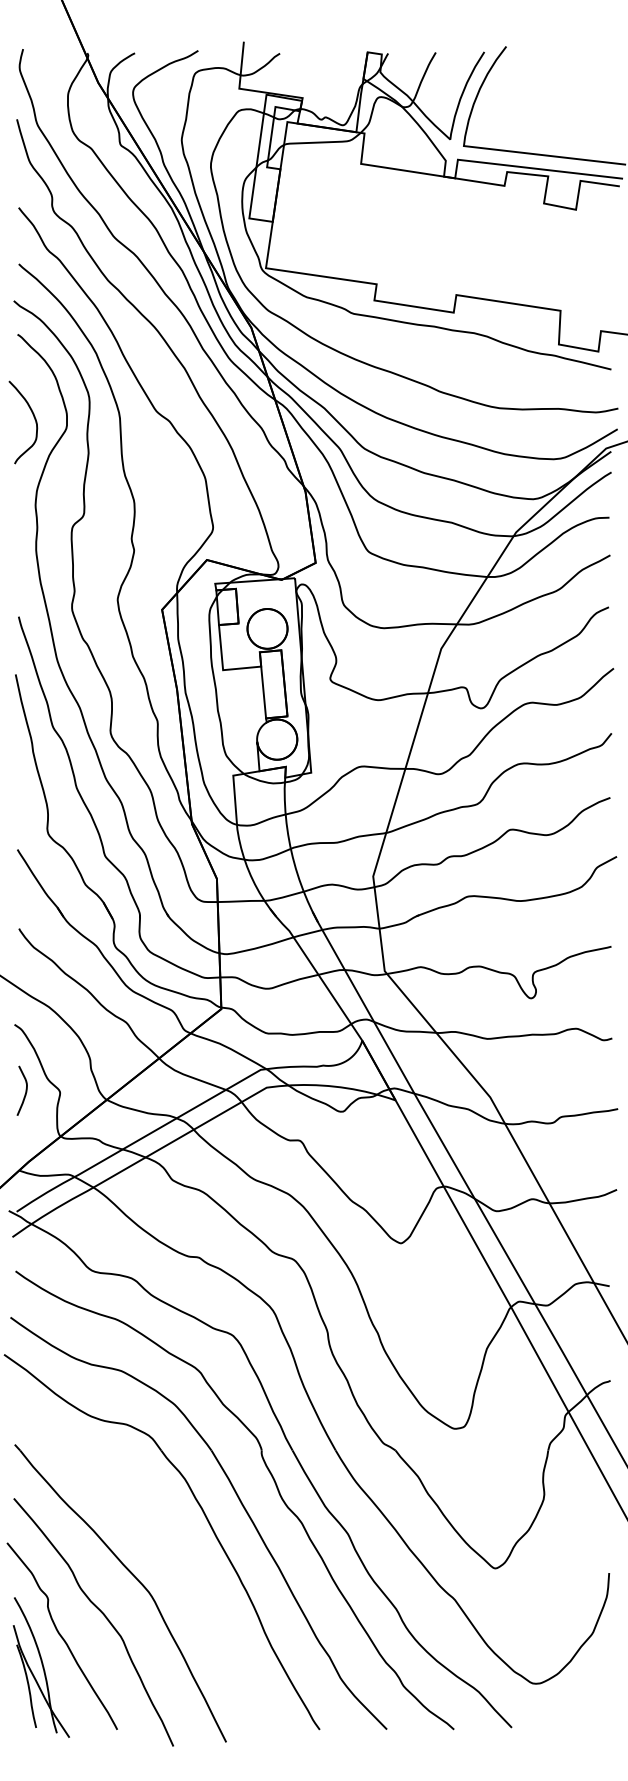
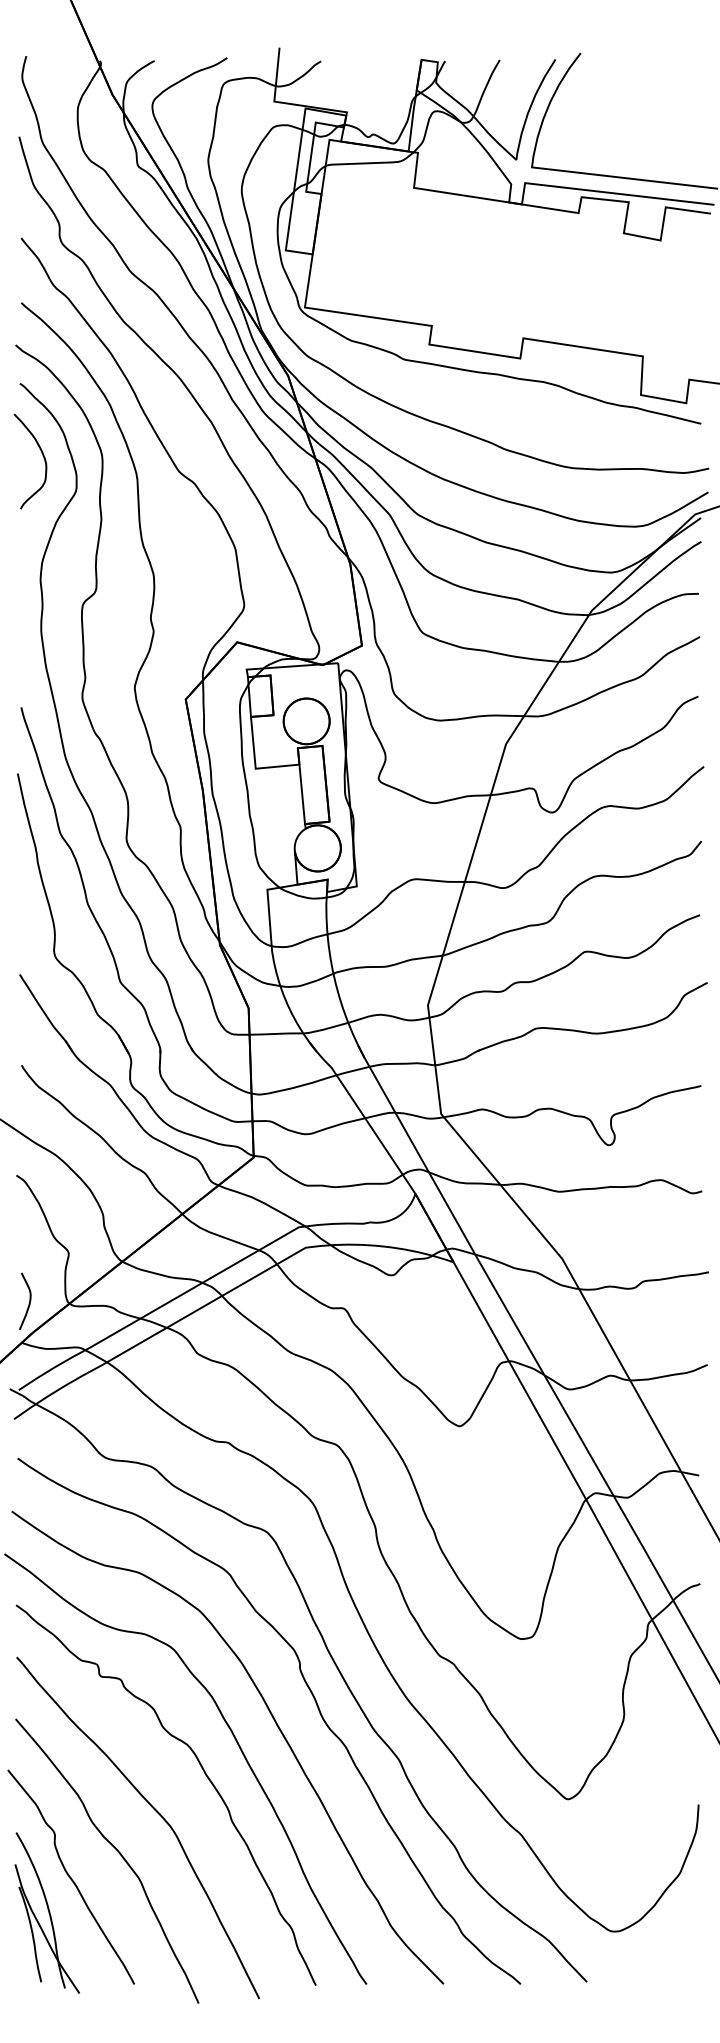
curve: (34, 419) -> (43, 458), moved
curve: (25, 1092) -> (28, 1303), moved
part: (177, 1545) -> (203, 1772), added

